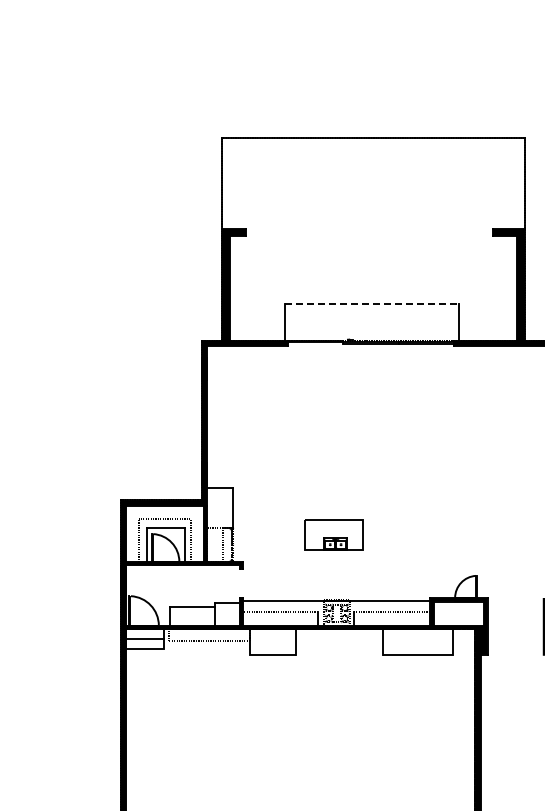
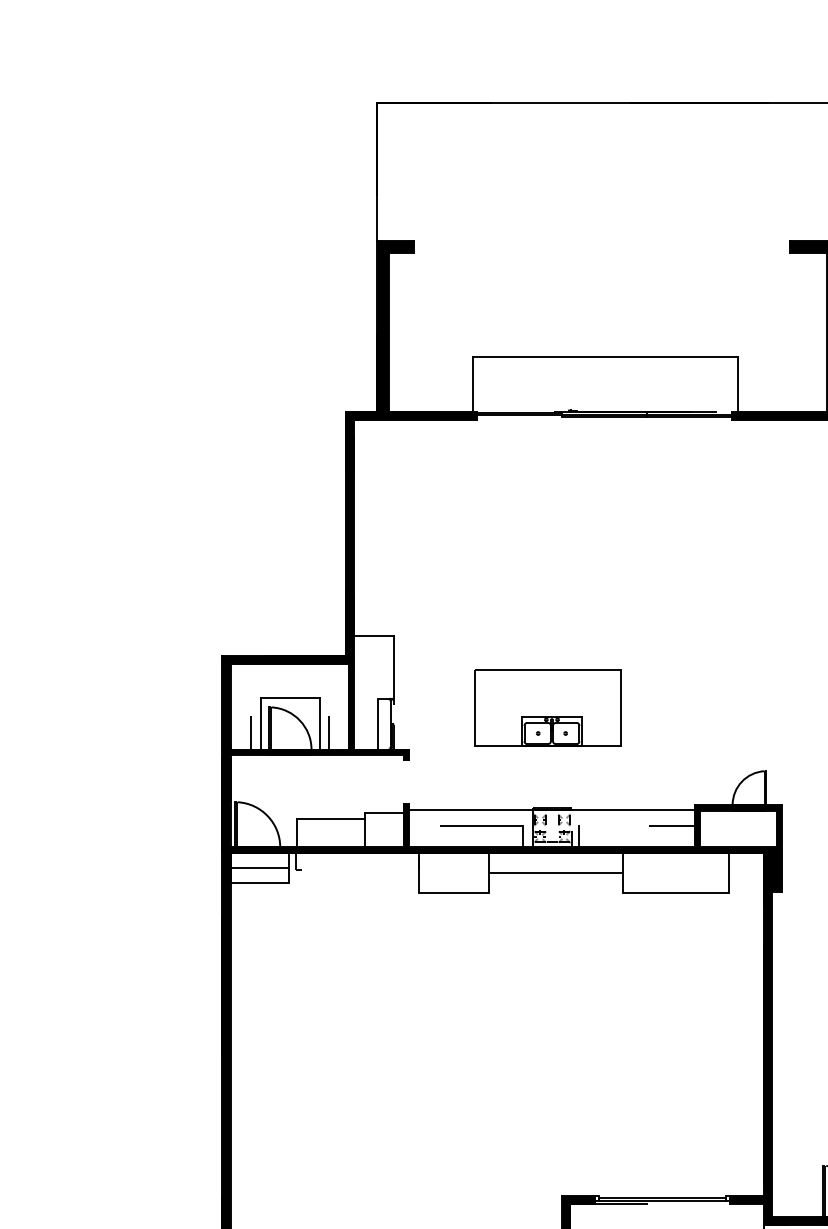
line: (371, 304) -> (604, 356), dashed -> solid
part: (333, 534) -> (546, 708), size x1.67
line: (339, 642) -> (556, 872), added

